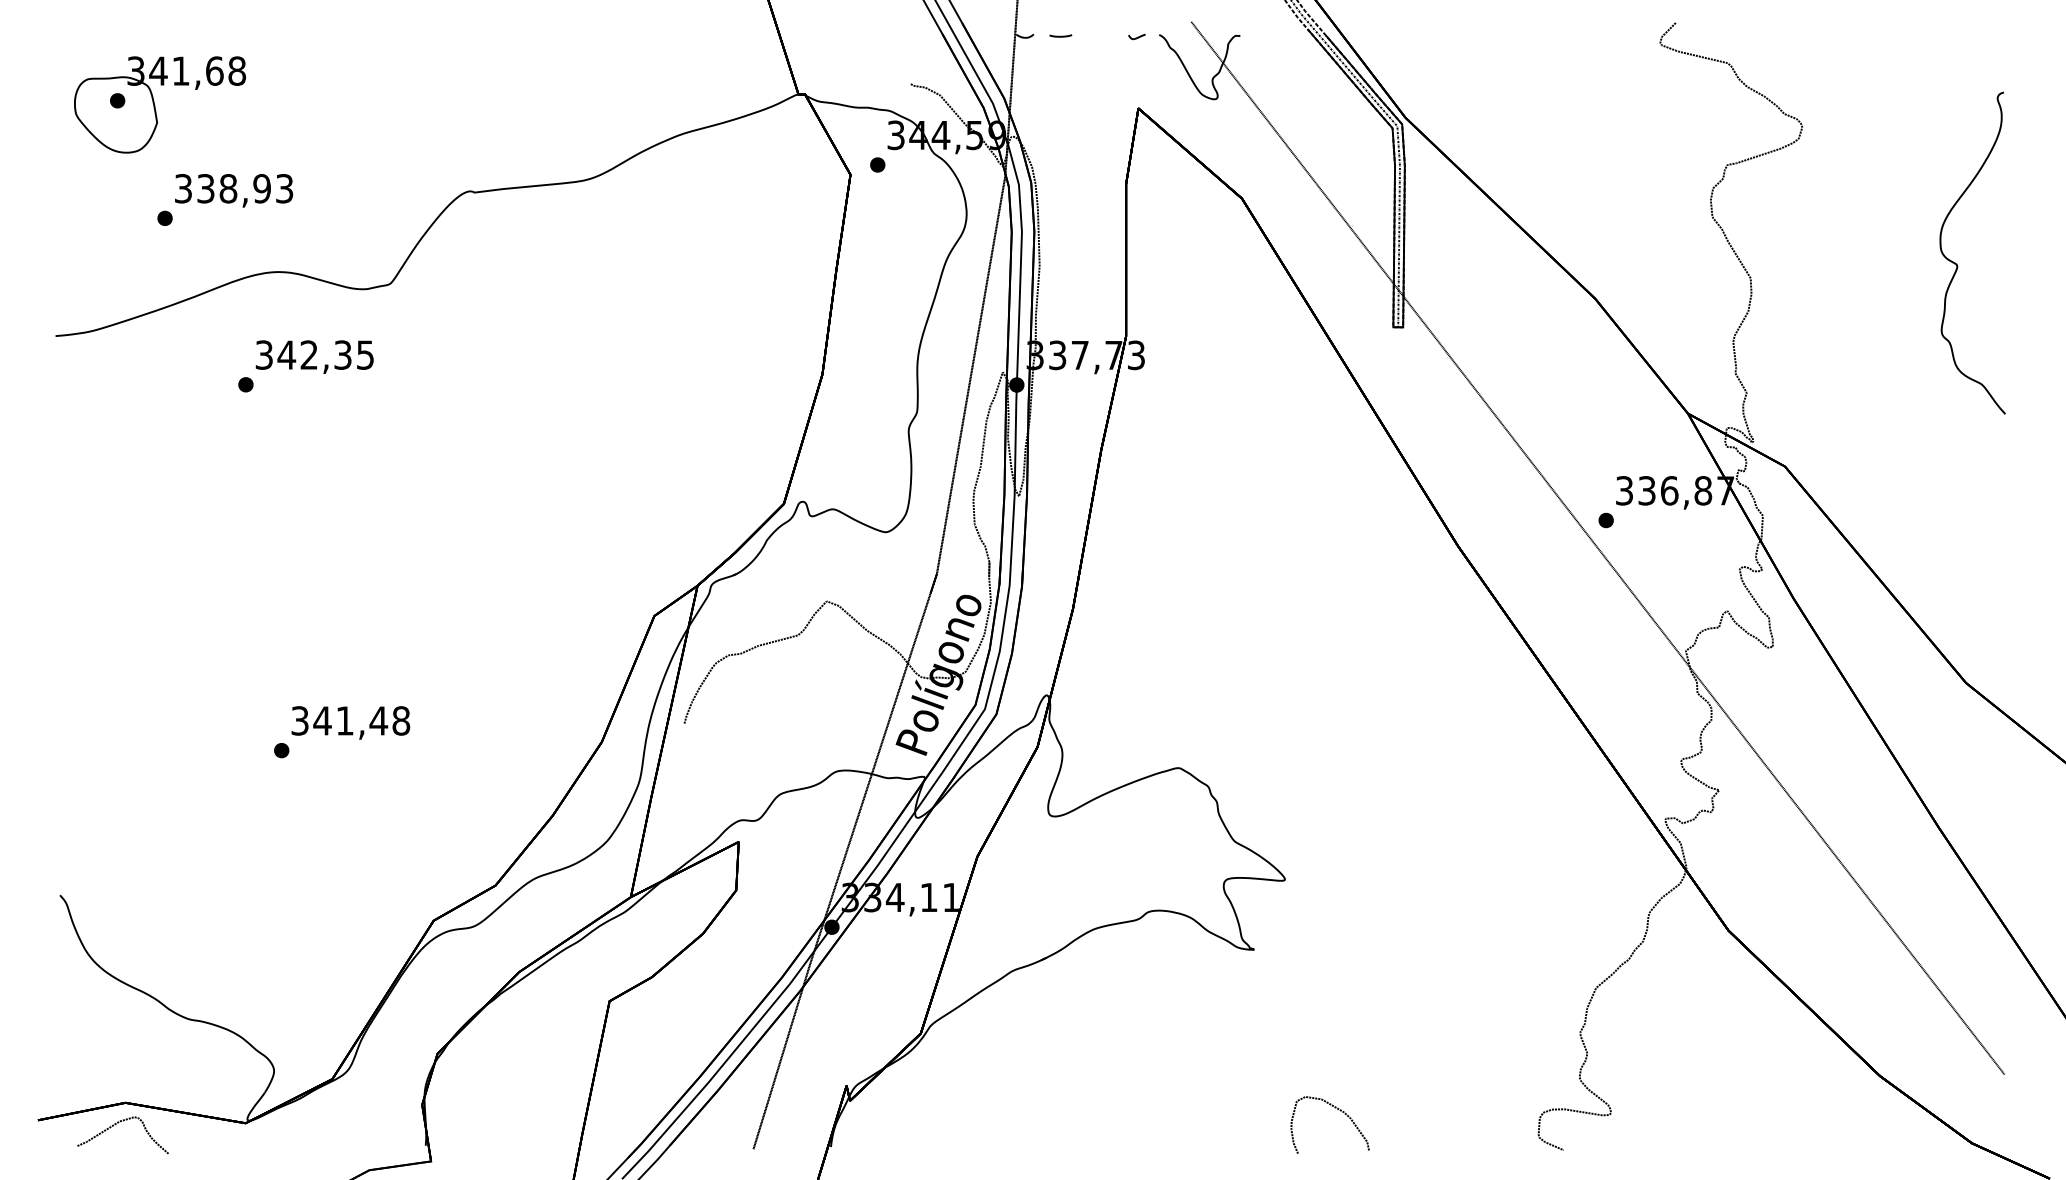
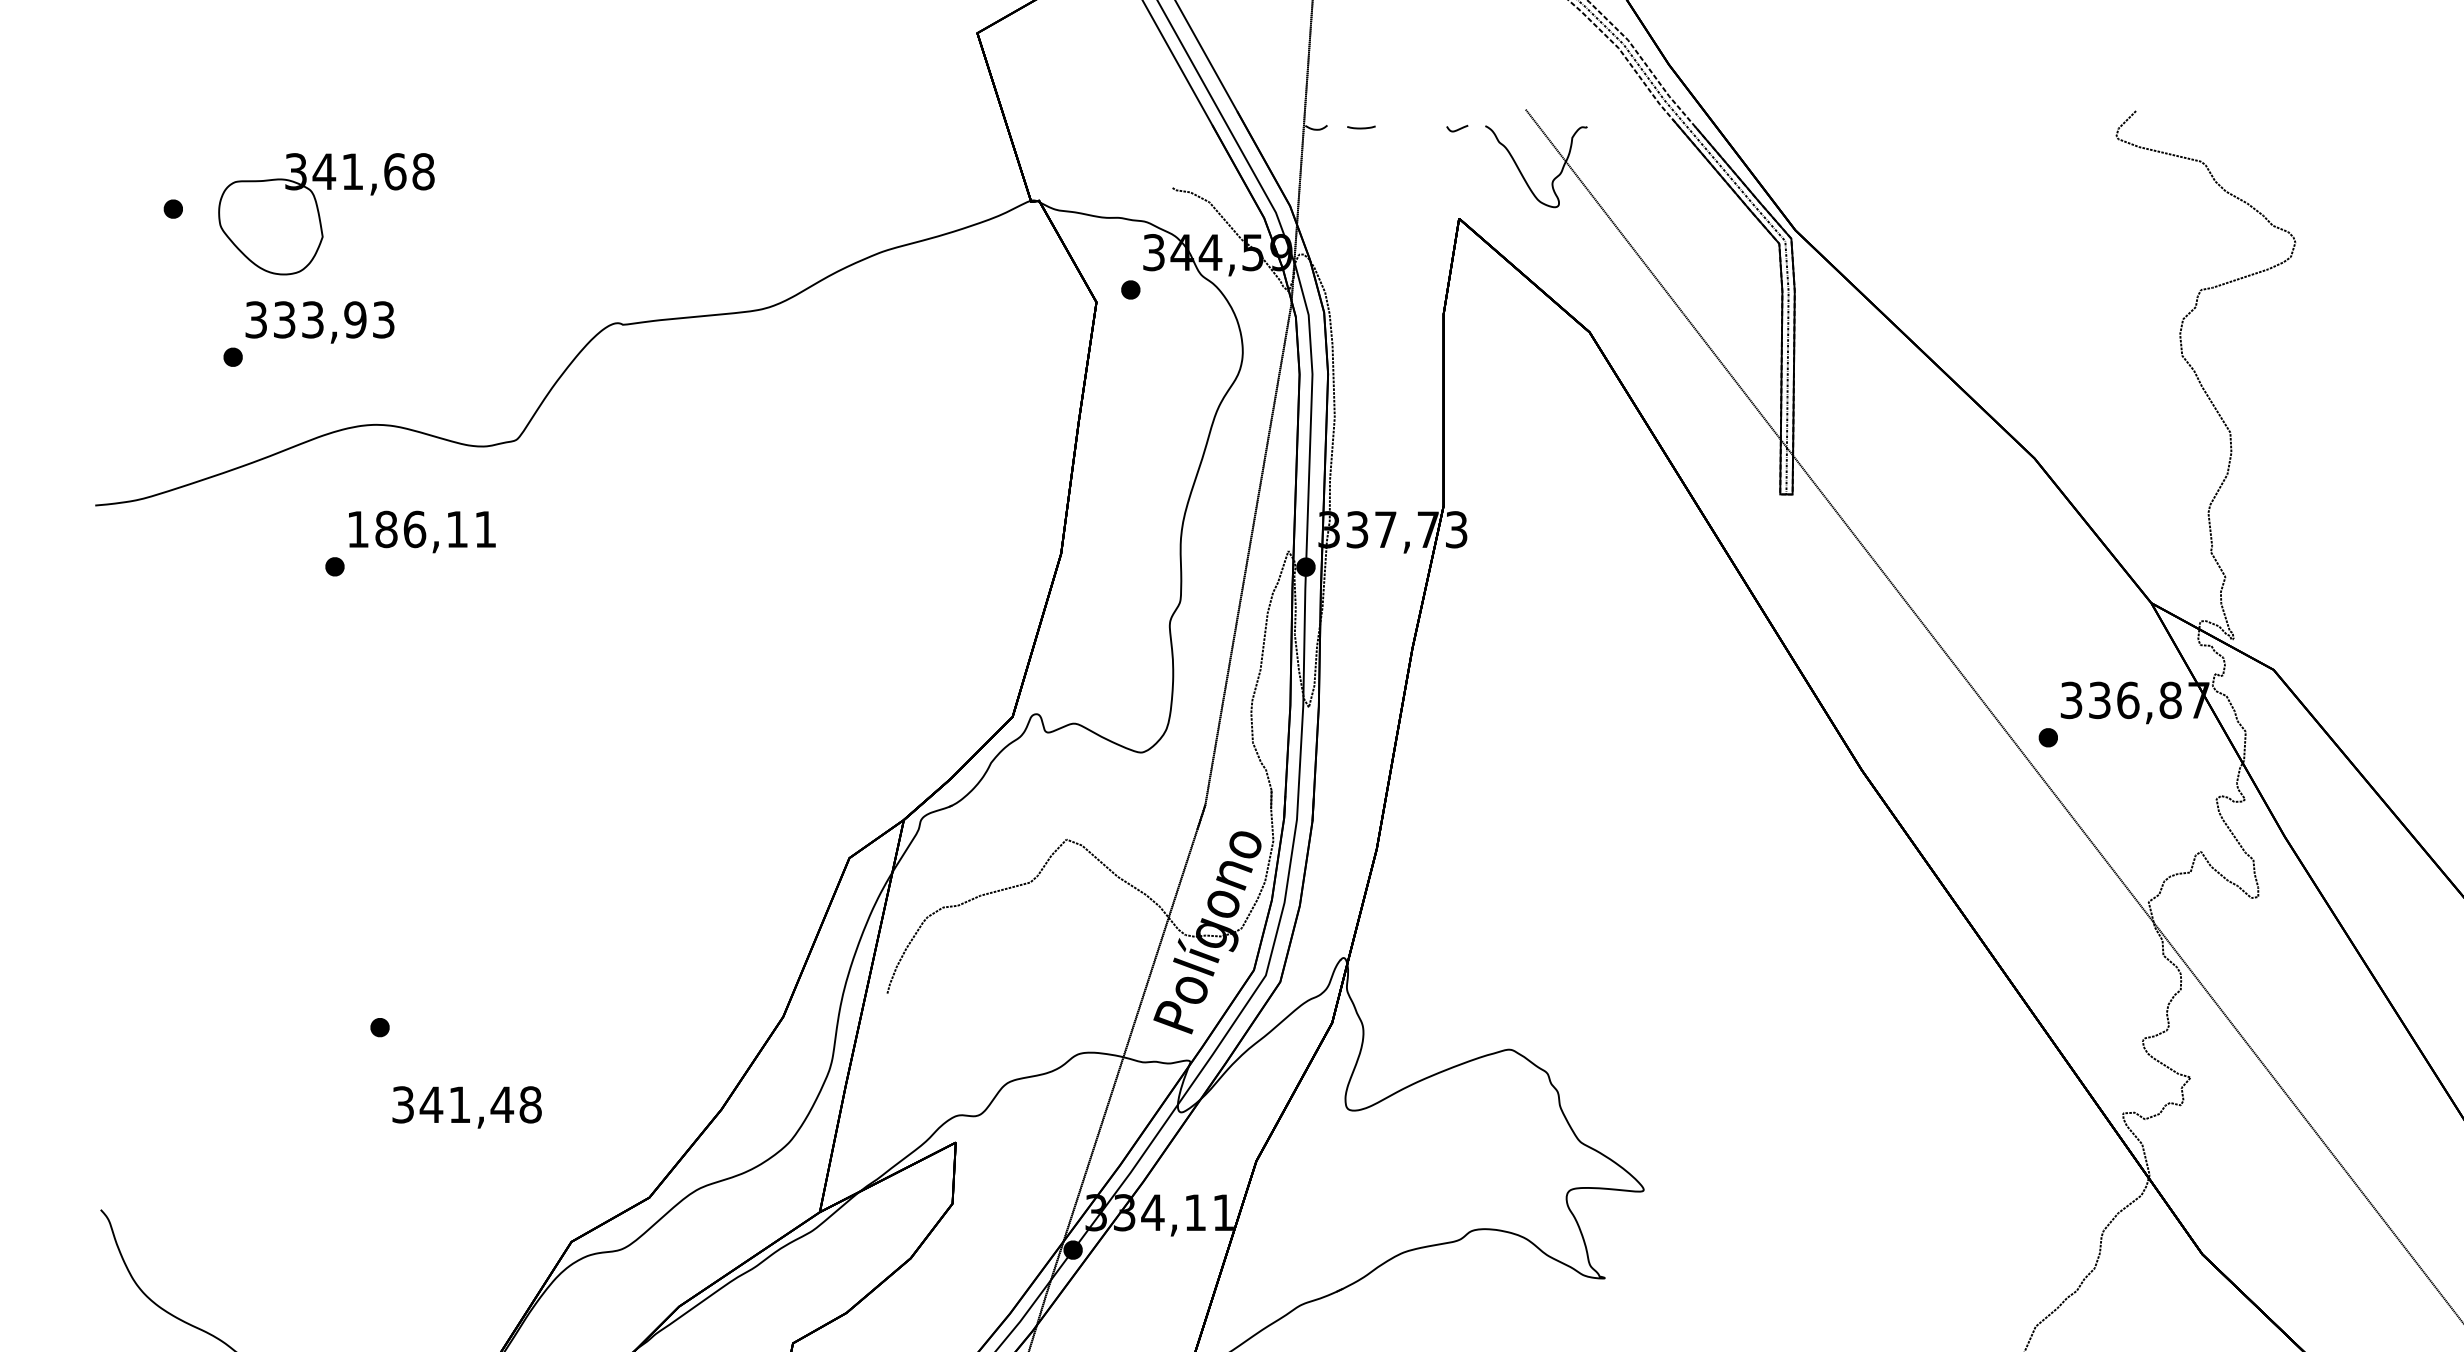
part: (160, 104) -> (326, 213), moved
text: (228, 188) -> (313, 319), 338,93 -> 333,93
text: (314, 354) -> (421, 528), 342,35 -> 186,11
text: (350, 722) -> (466, 1106), moved

